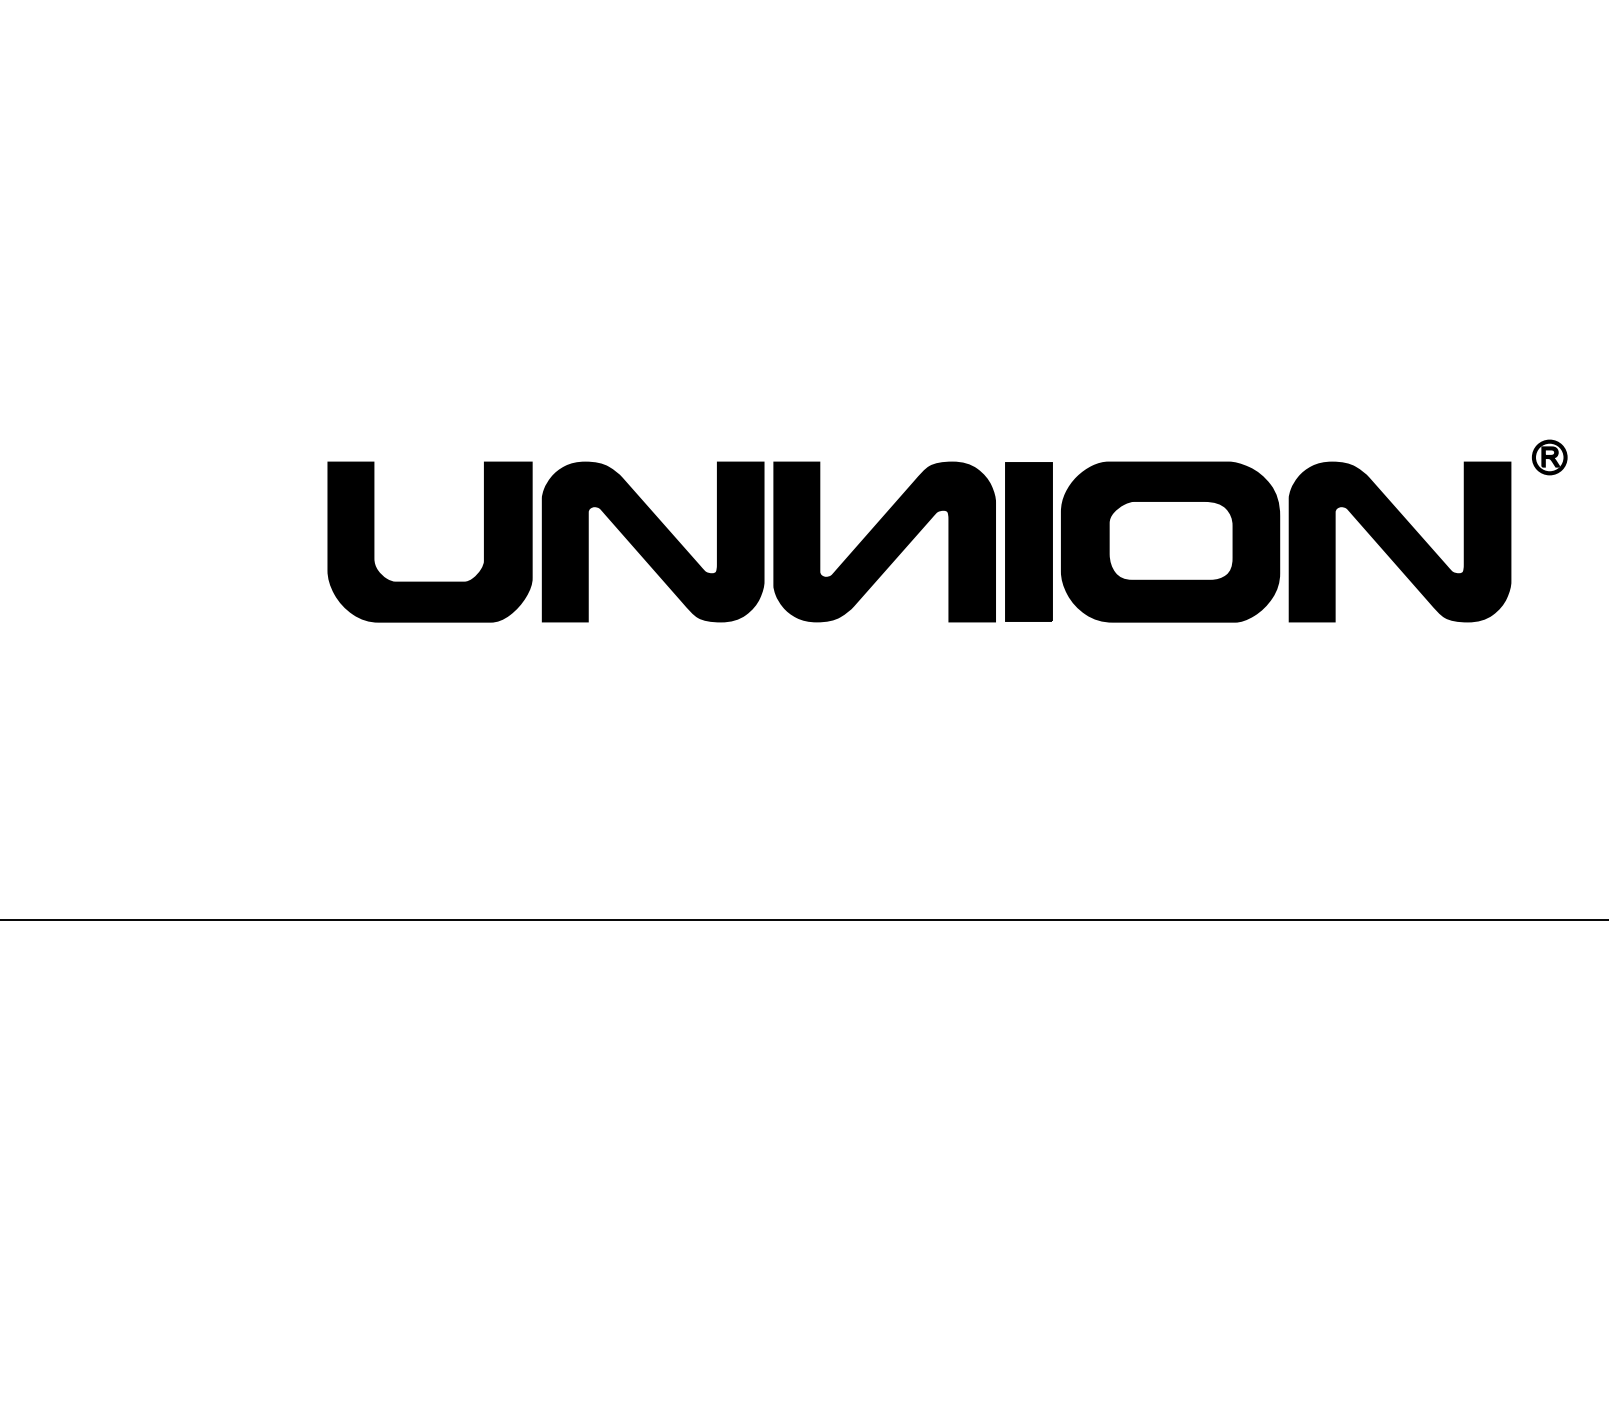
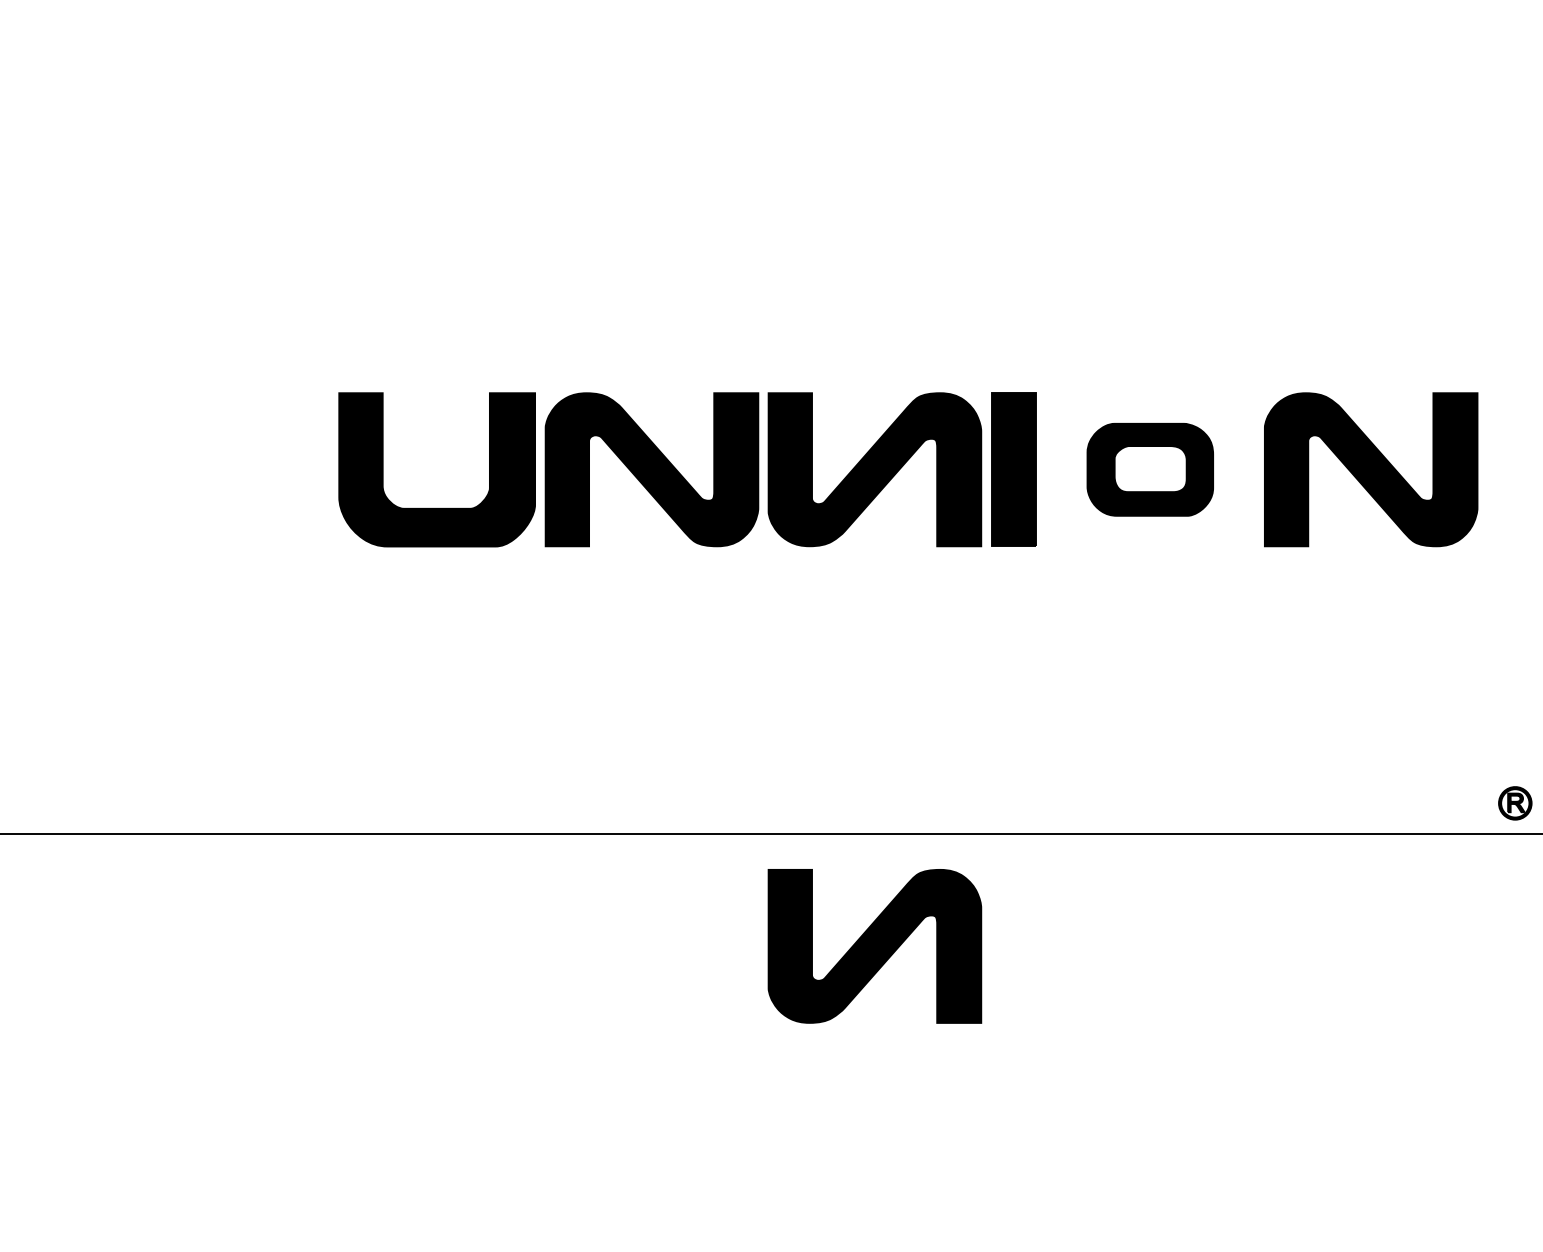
part: (1549, 457) -> (1515, 803), moved
part: (1170, 541) -> (1150, 469), size x0.6
part: (884, 1036) -> (874, 945), added

